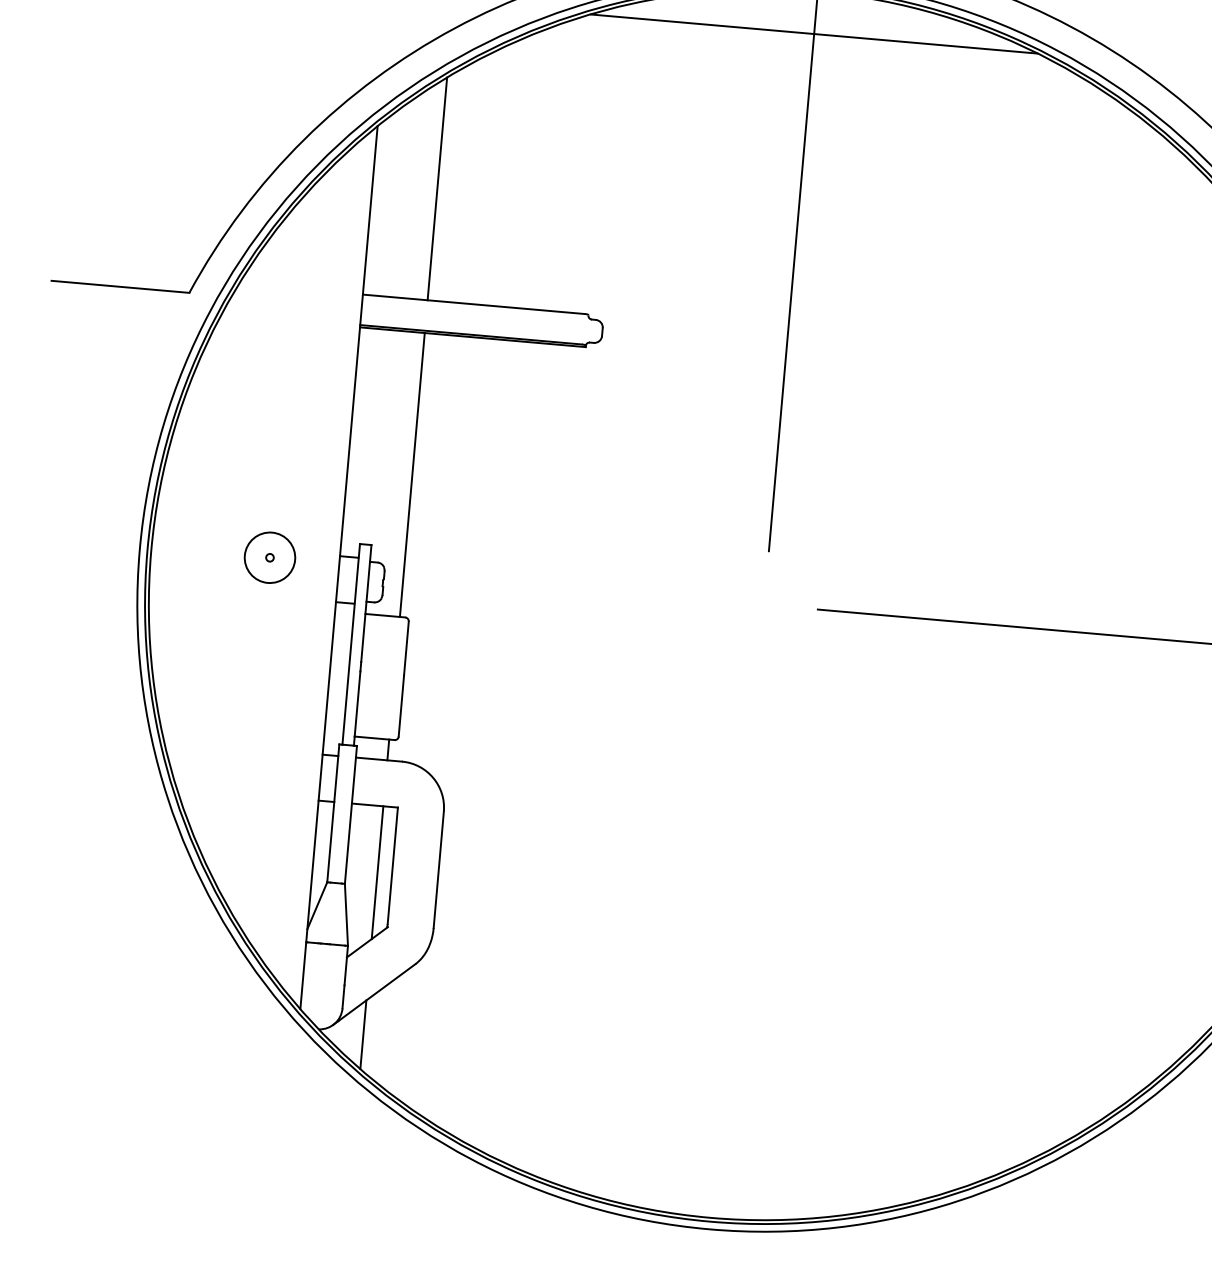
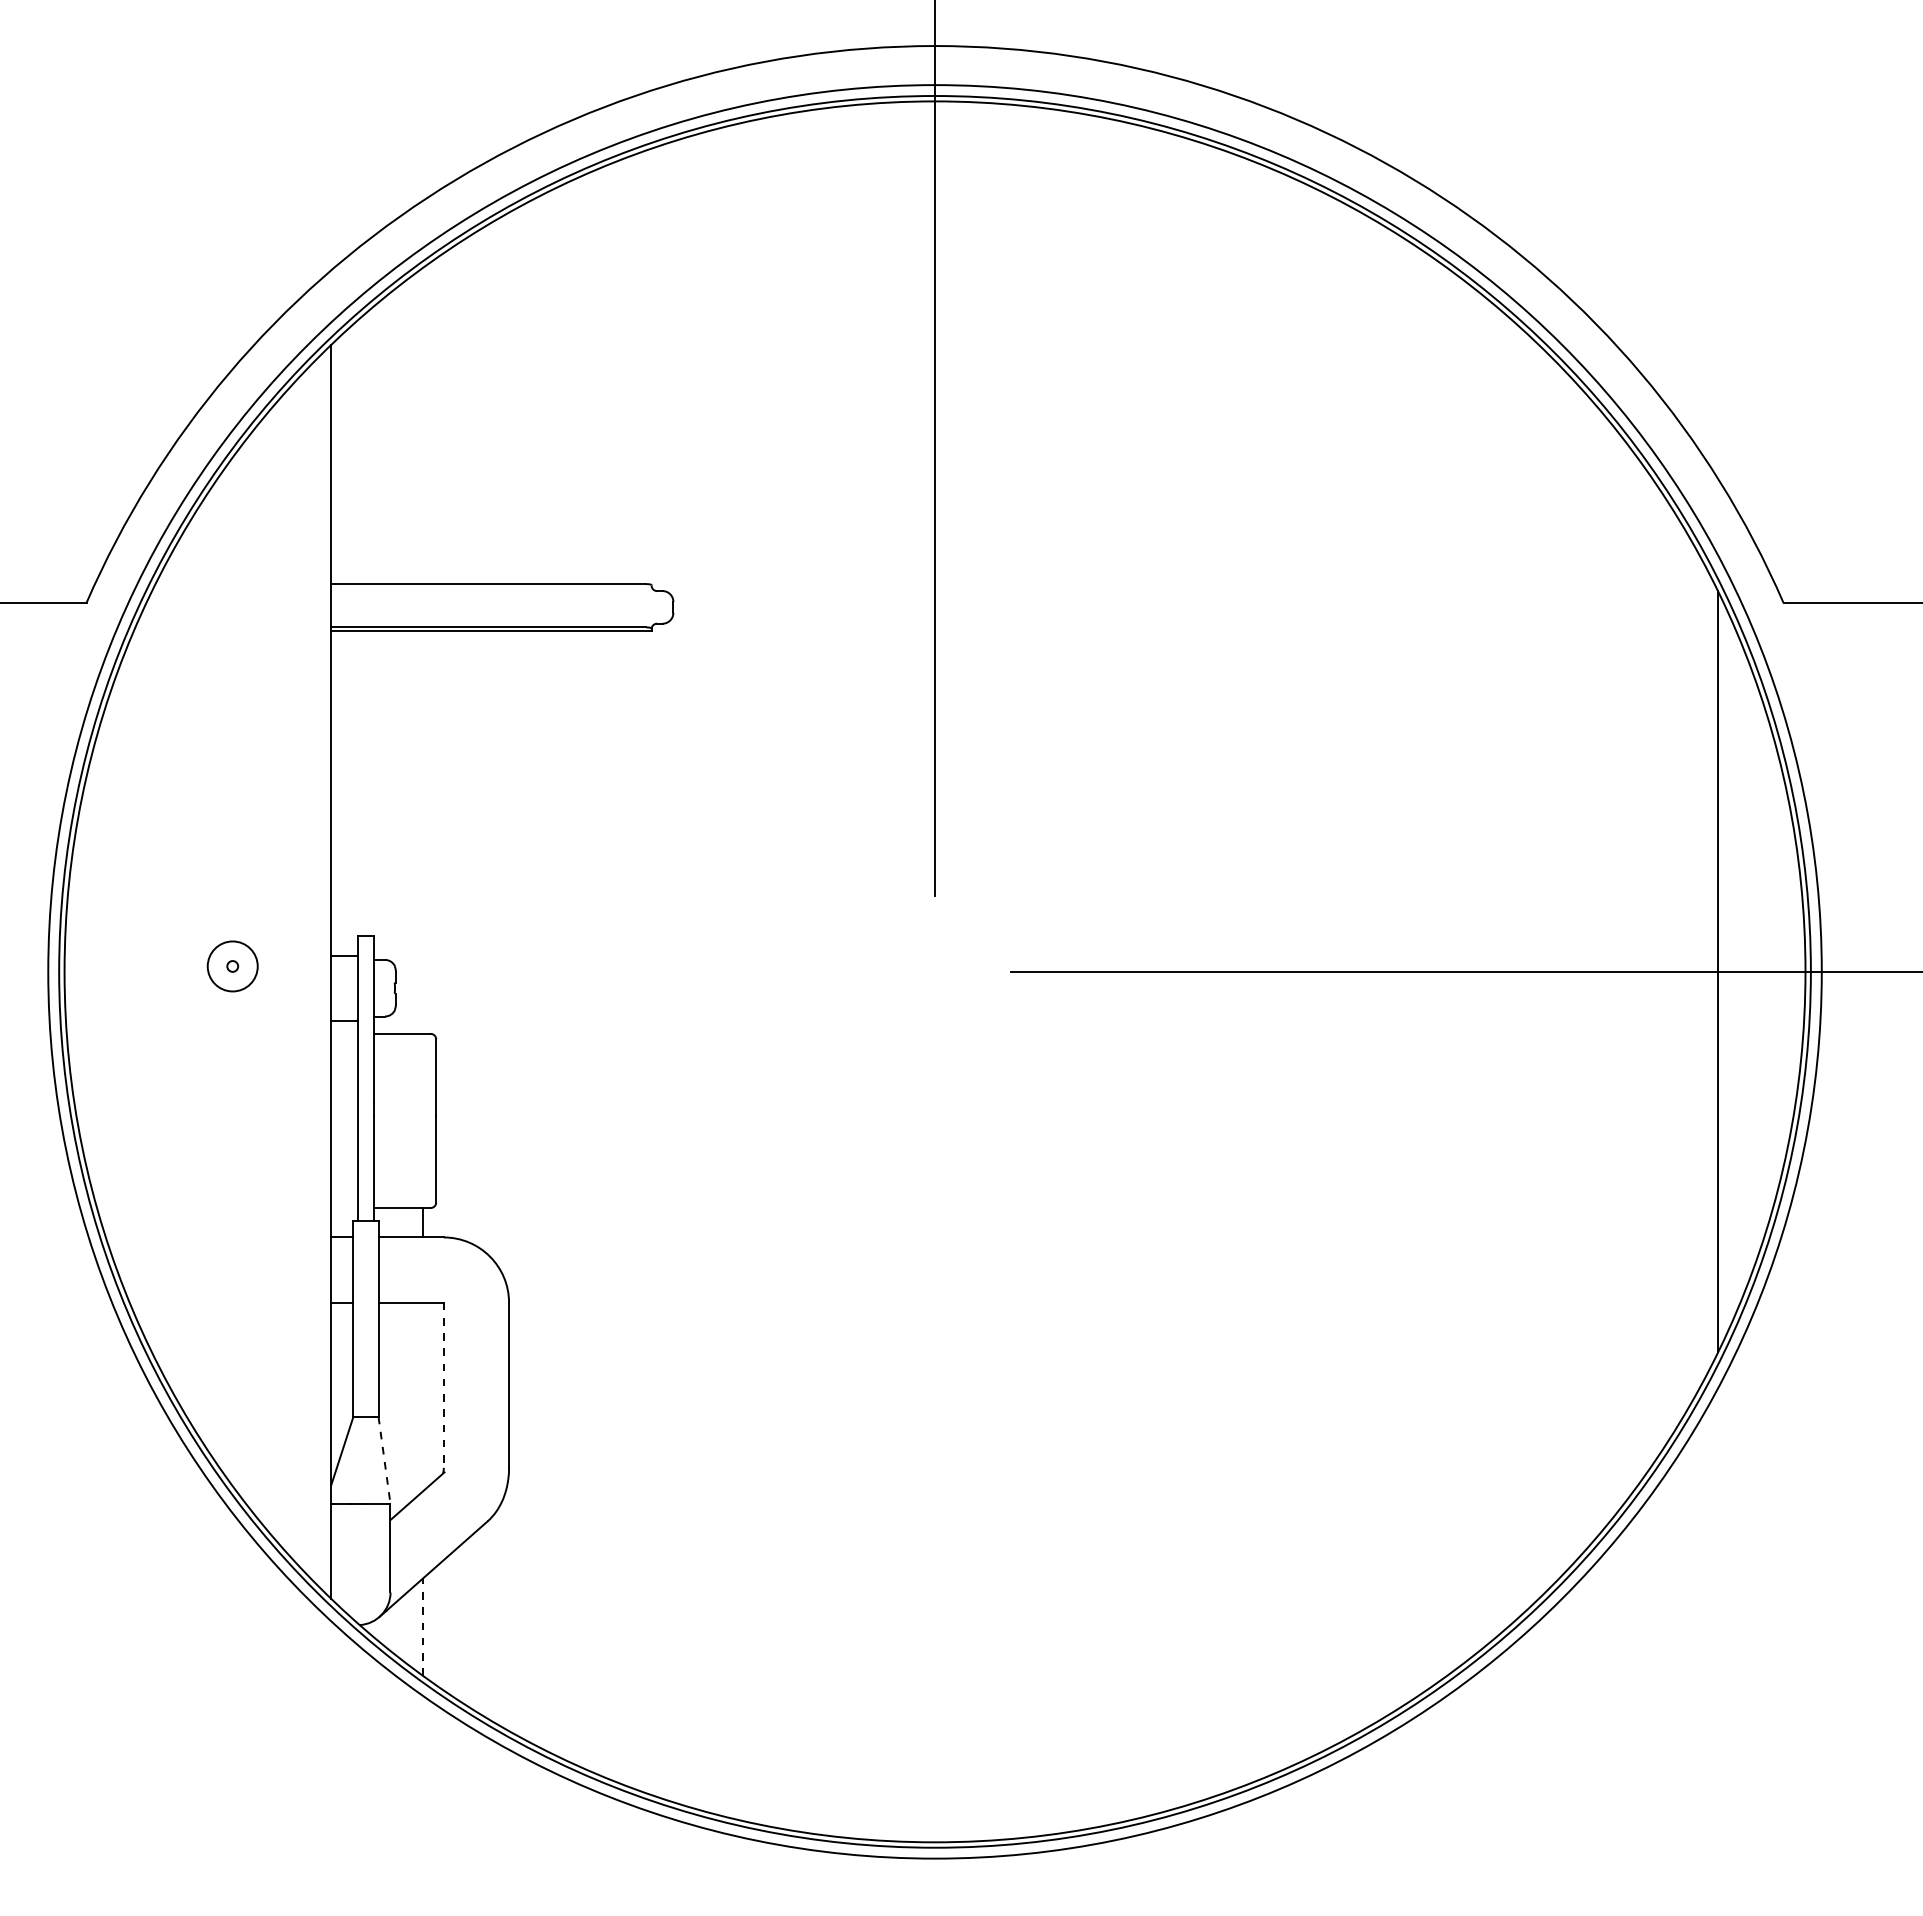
line: (813, 34) -> (934, 161), removed
line: (437, 188) -> (423, 425), removed
line: (412, 474) -> (423, 831), removed
circle: (269, 557) -> (232, 966), size x0.7
line: (392, 865) -> (443, 1385), solid -> dashed
line: (377, 872) -> (423, 1396), removed
line: (346, 915) -> (384, 1460), solid -> dashed
line: (363, 1035) -> (423, 1627), solid -> dashed

